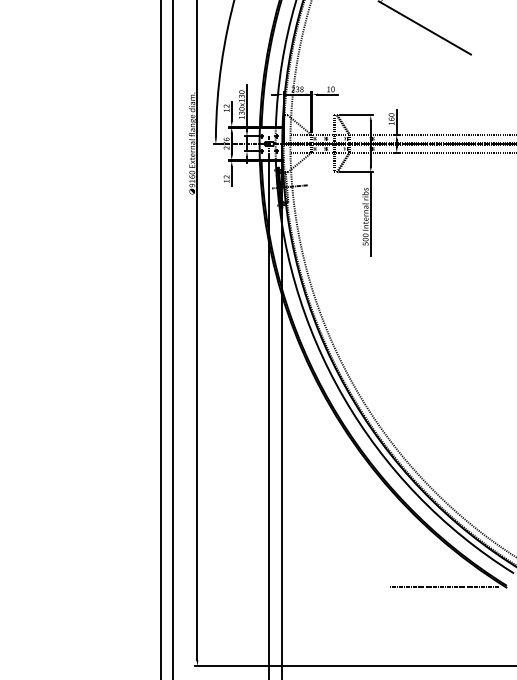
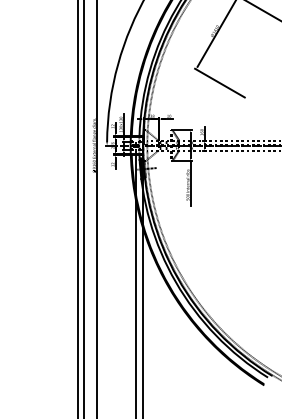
line: (442, 586) -> (229, 384), removed

